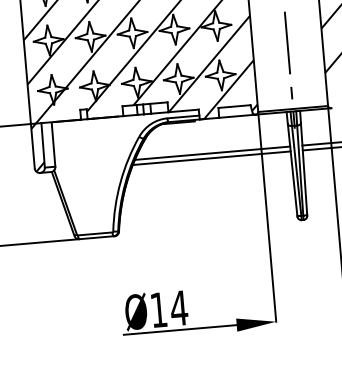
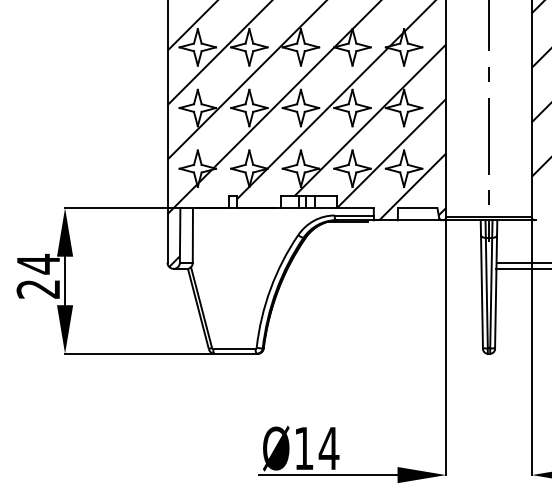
line: (212, 153) -> (385, 262), removed
line: (211, 157) -> (384, 268), removed

